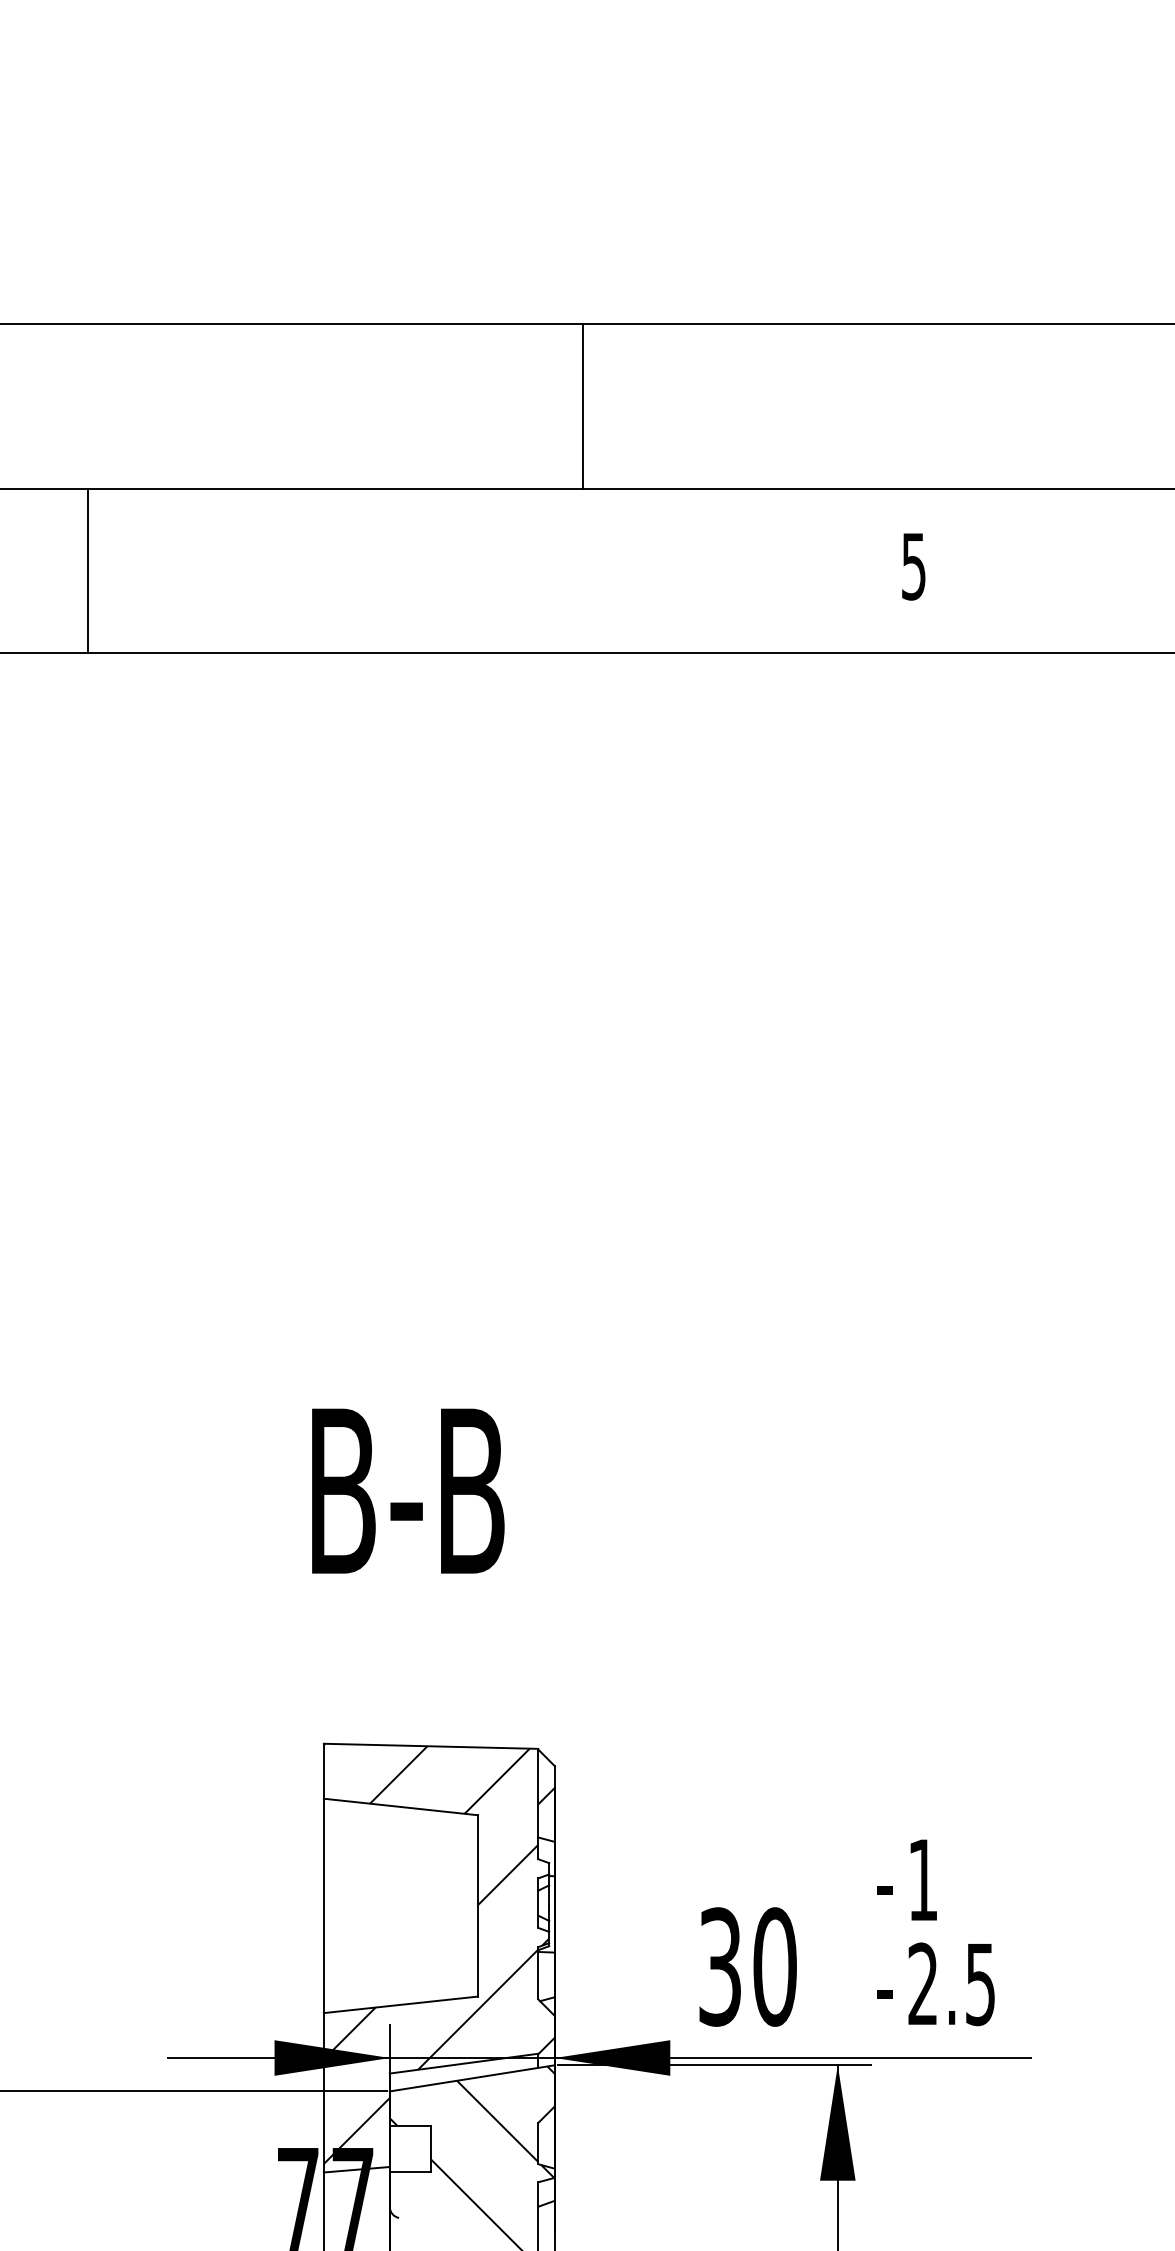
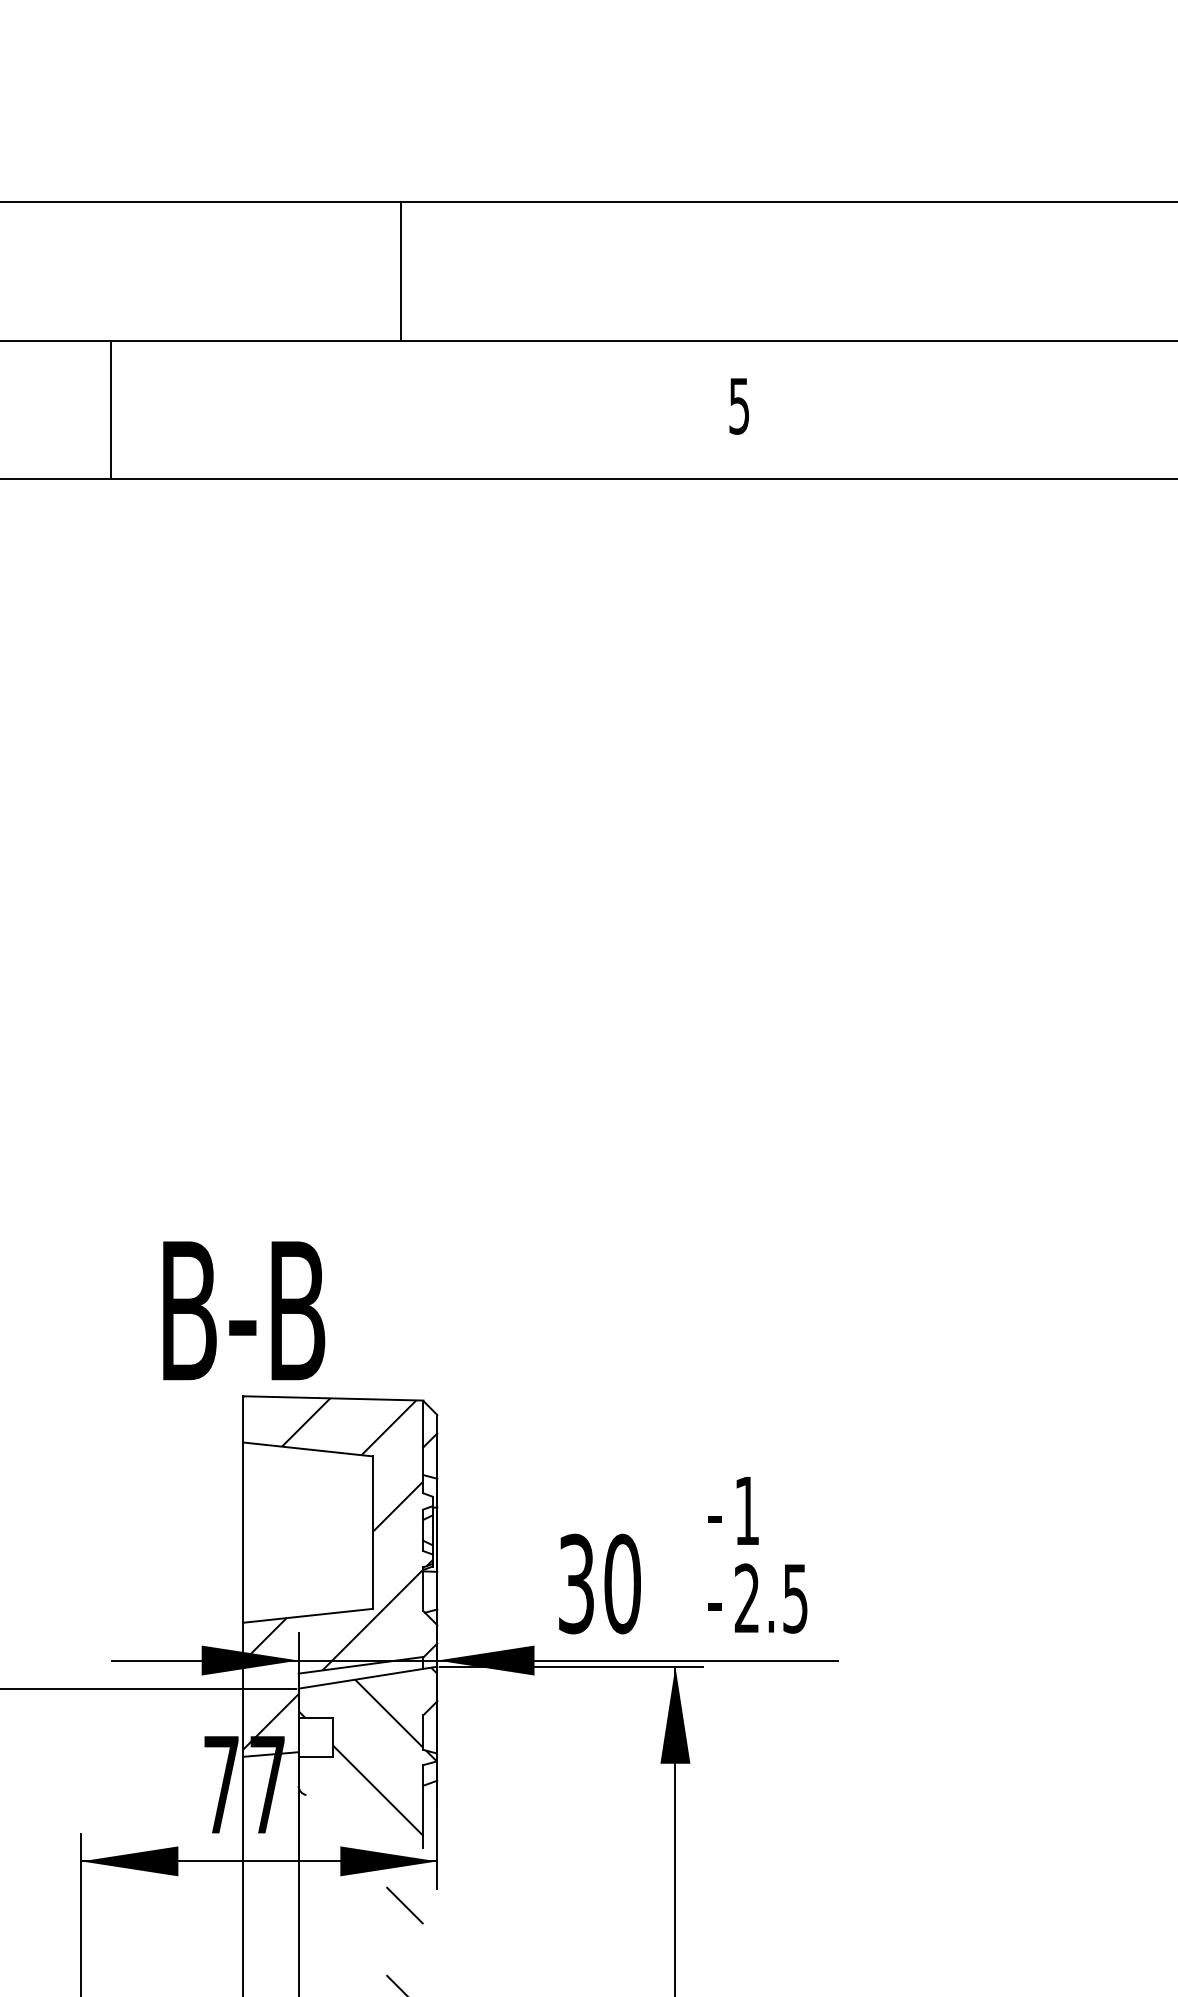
line: (583, 405) -> (401, 270), moved
line: (87, 570) -> (110, 409), moved
text: (408, 1490) -> (244, 1310), moved

